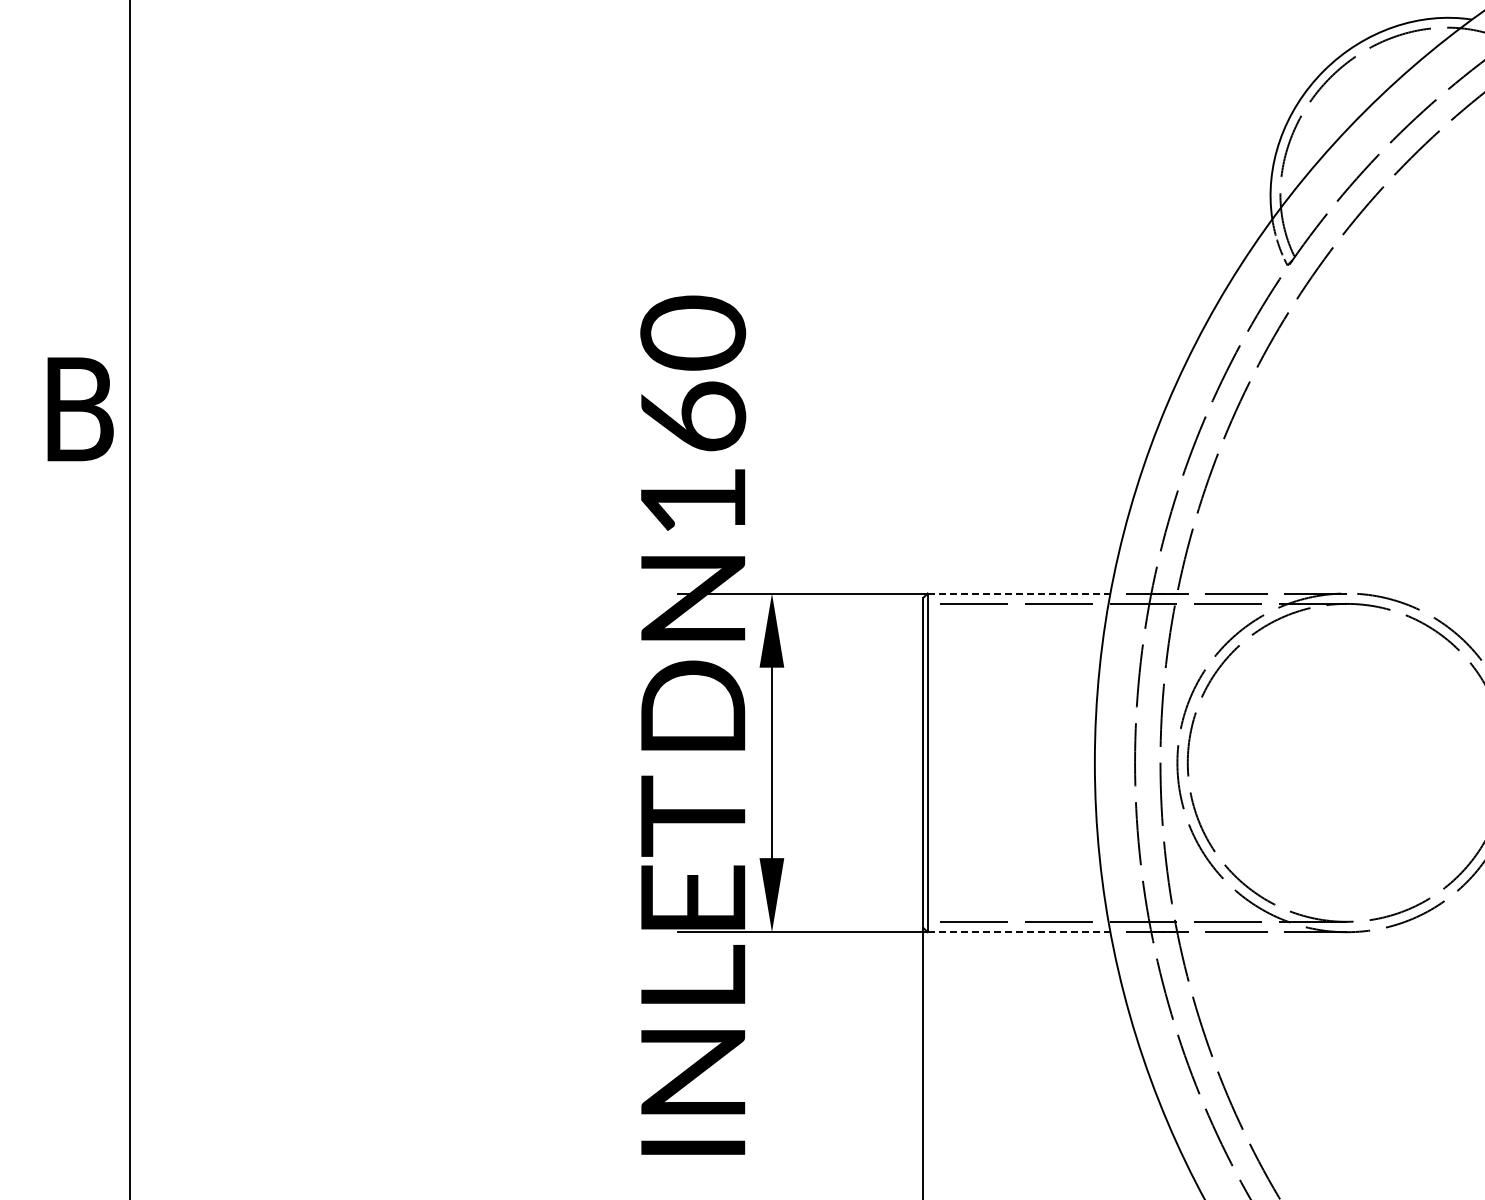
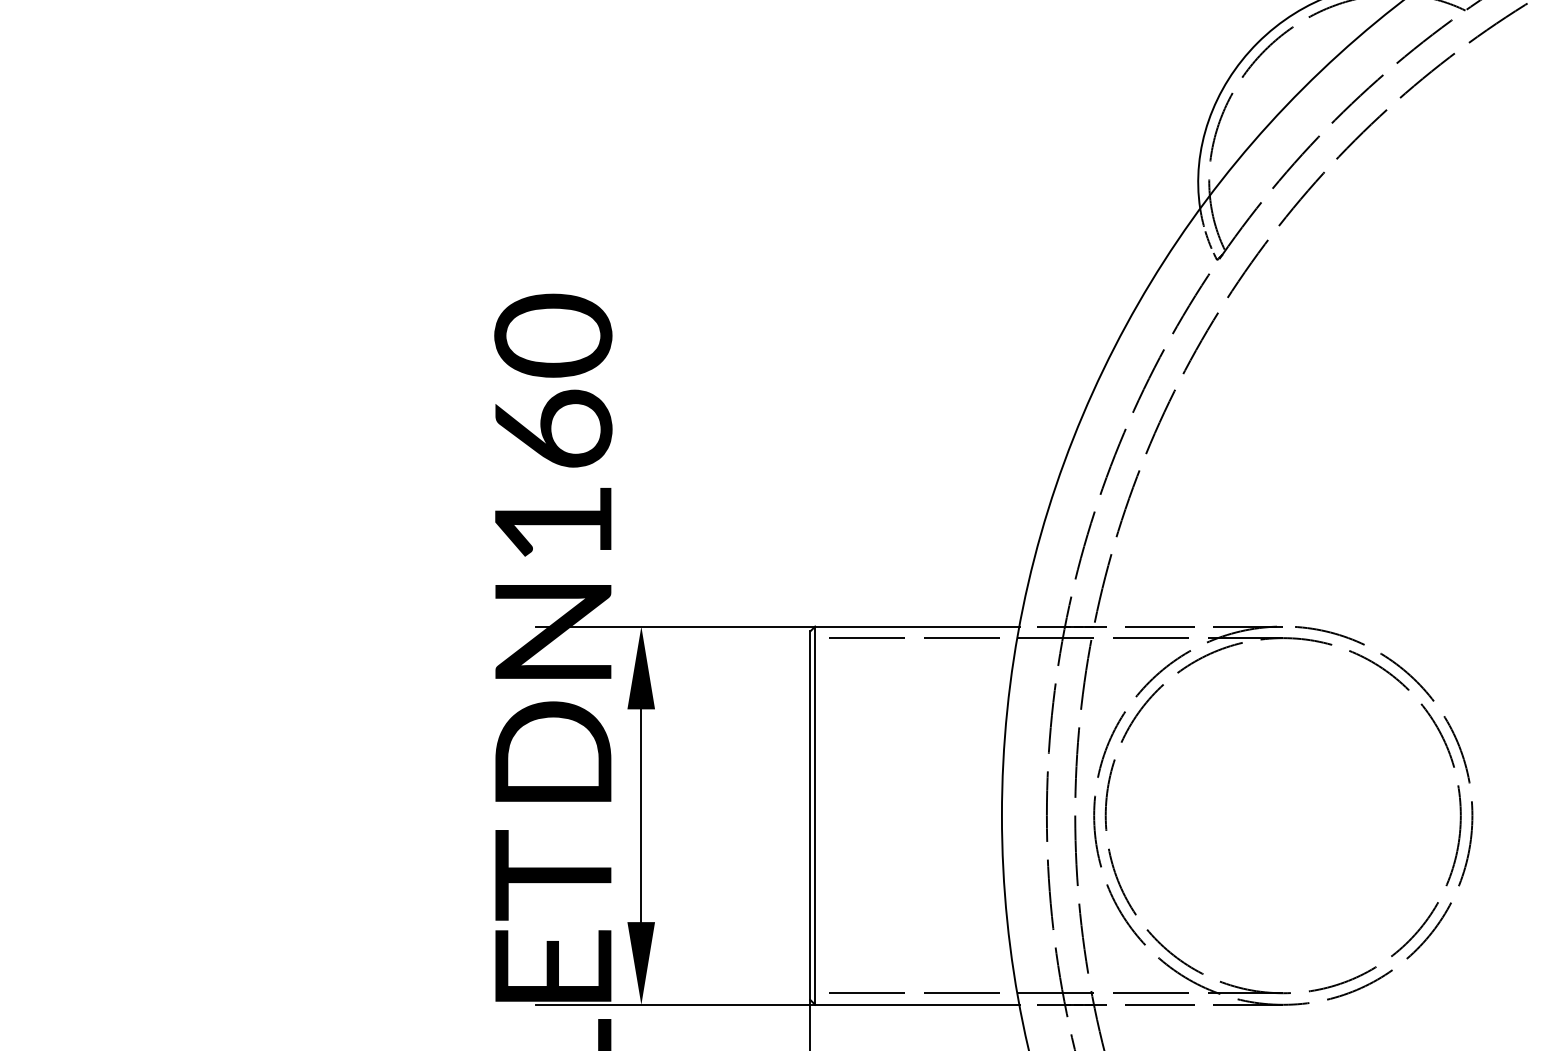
line: (1018, 593) -> (916, 626), dashed -> solid
line: (1018, 932) -> (916, 1005), dashed -> solid

